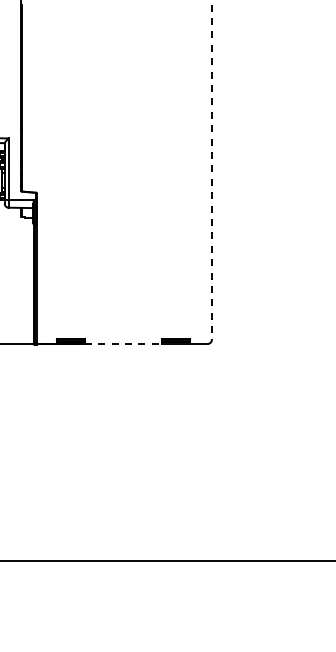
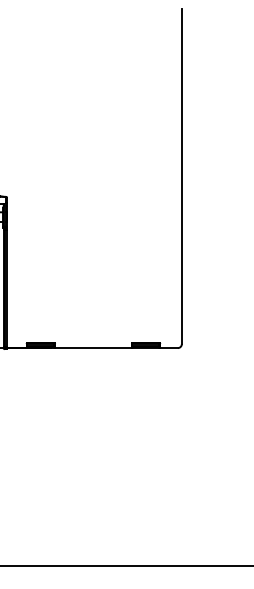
line: (211, 172) -> (181, 176), dashed -> solid
line: (123, 343) -> (93, 347), dashed -> solid

